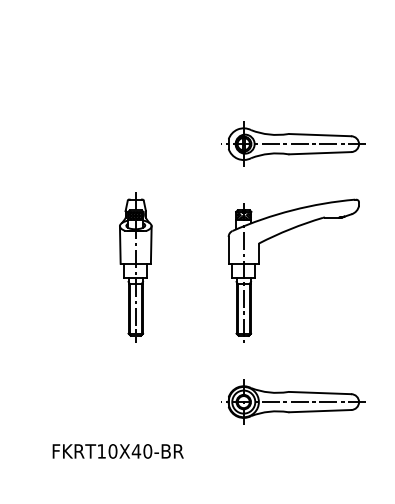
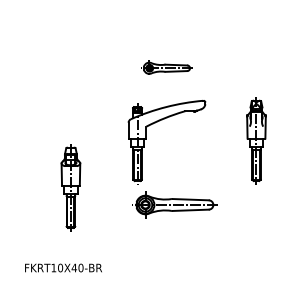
part: (293, 144) -> (166, 68), size x0.6
part: (135, 267) -> (70, 187), moved
part: (293, 401) -> (174, 204), moved
text: (118, 450) -> (63, 267), moved

